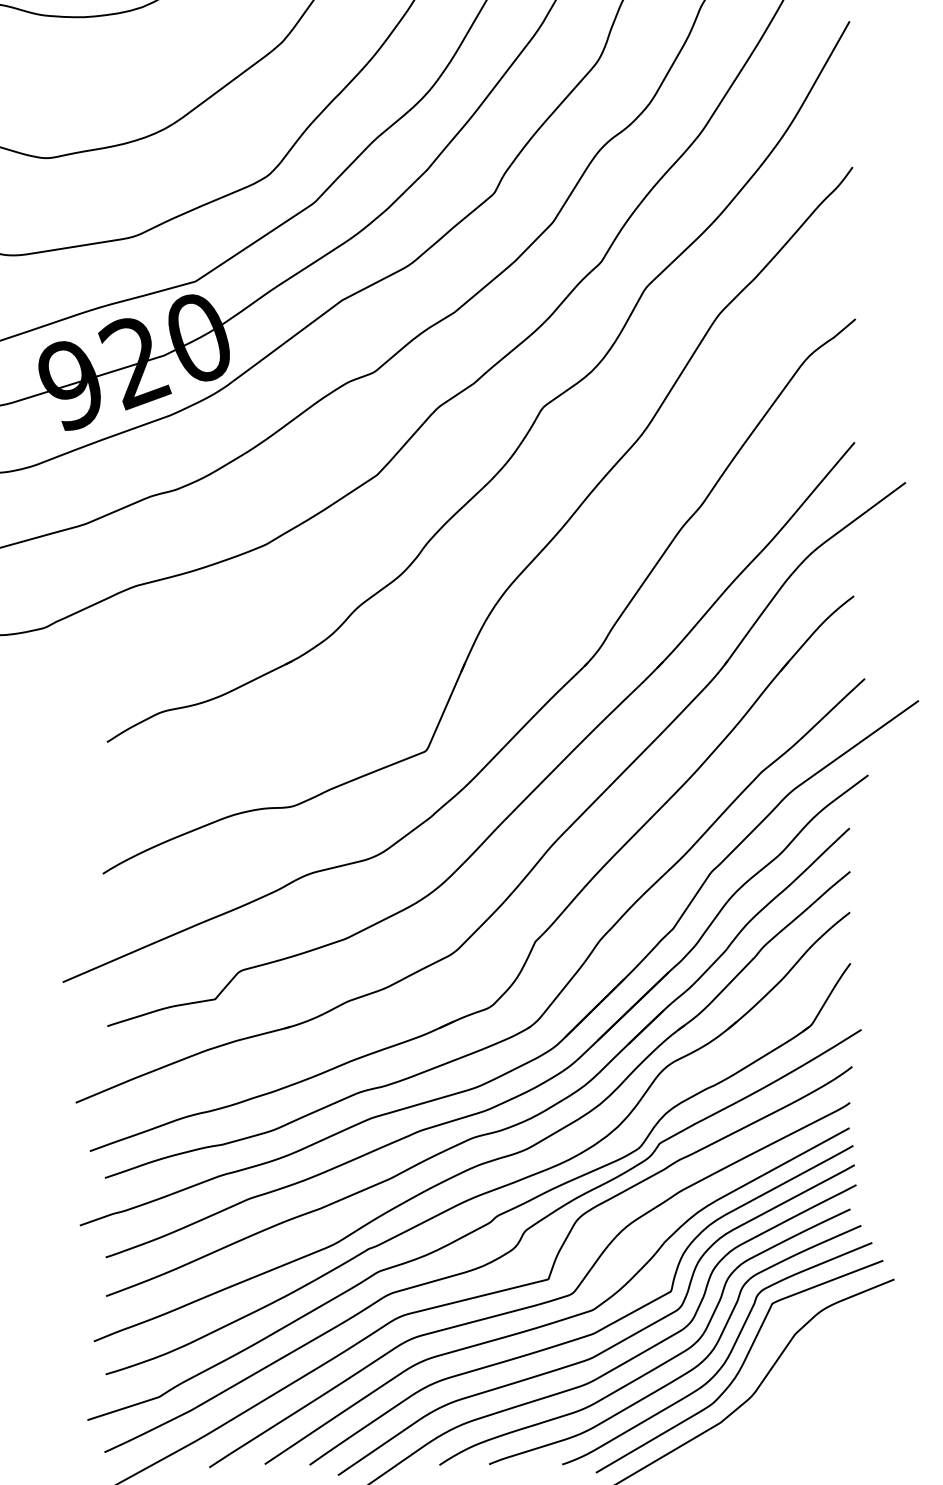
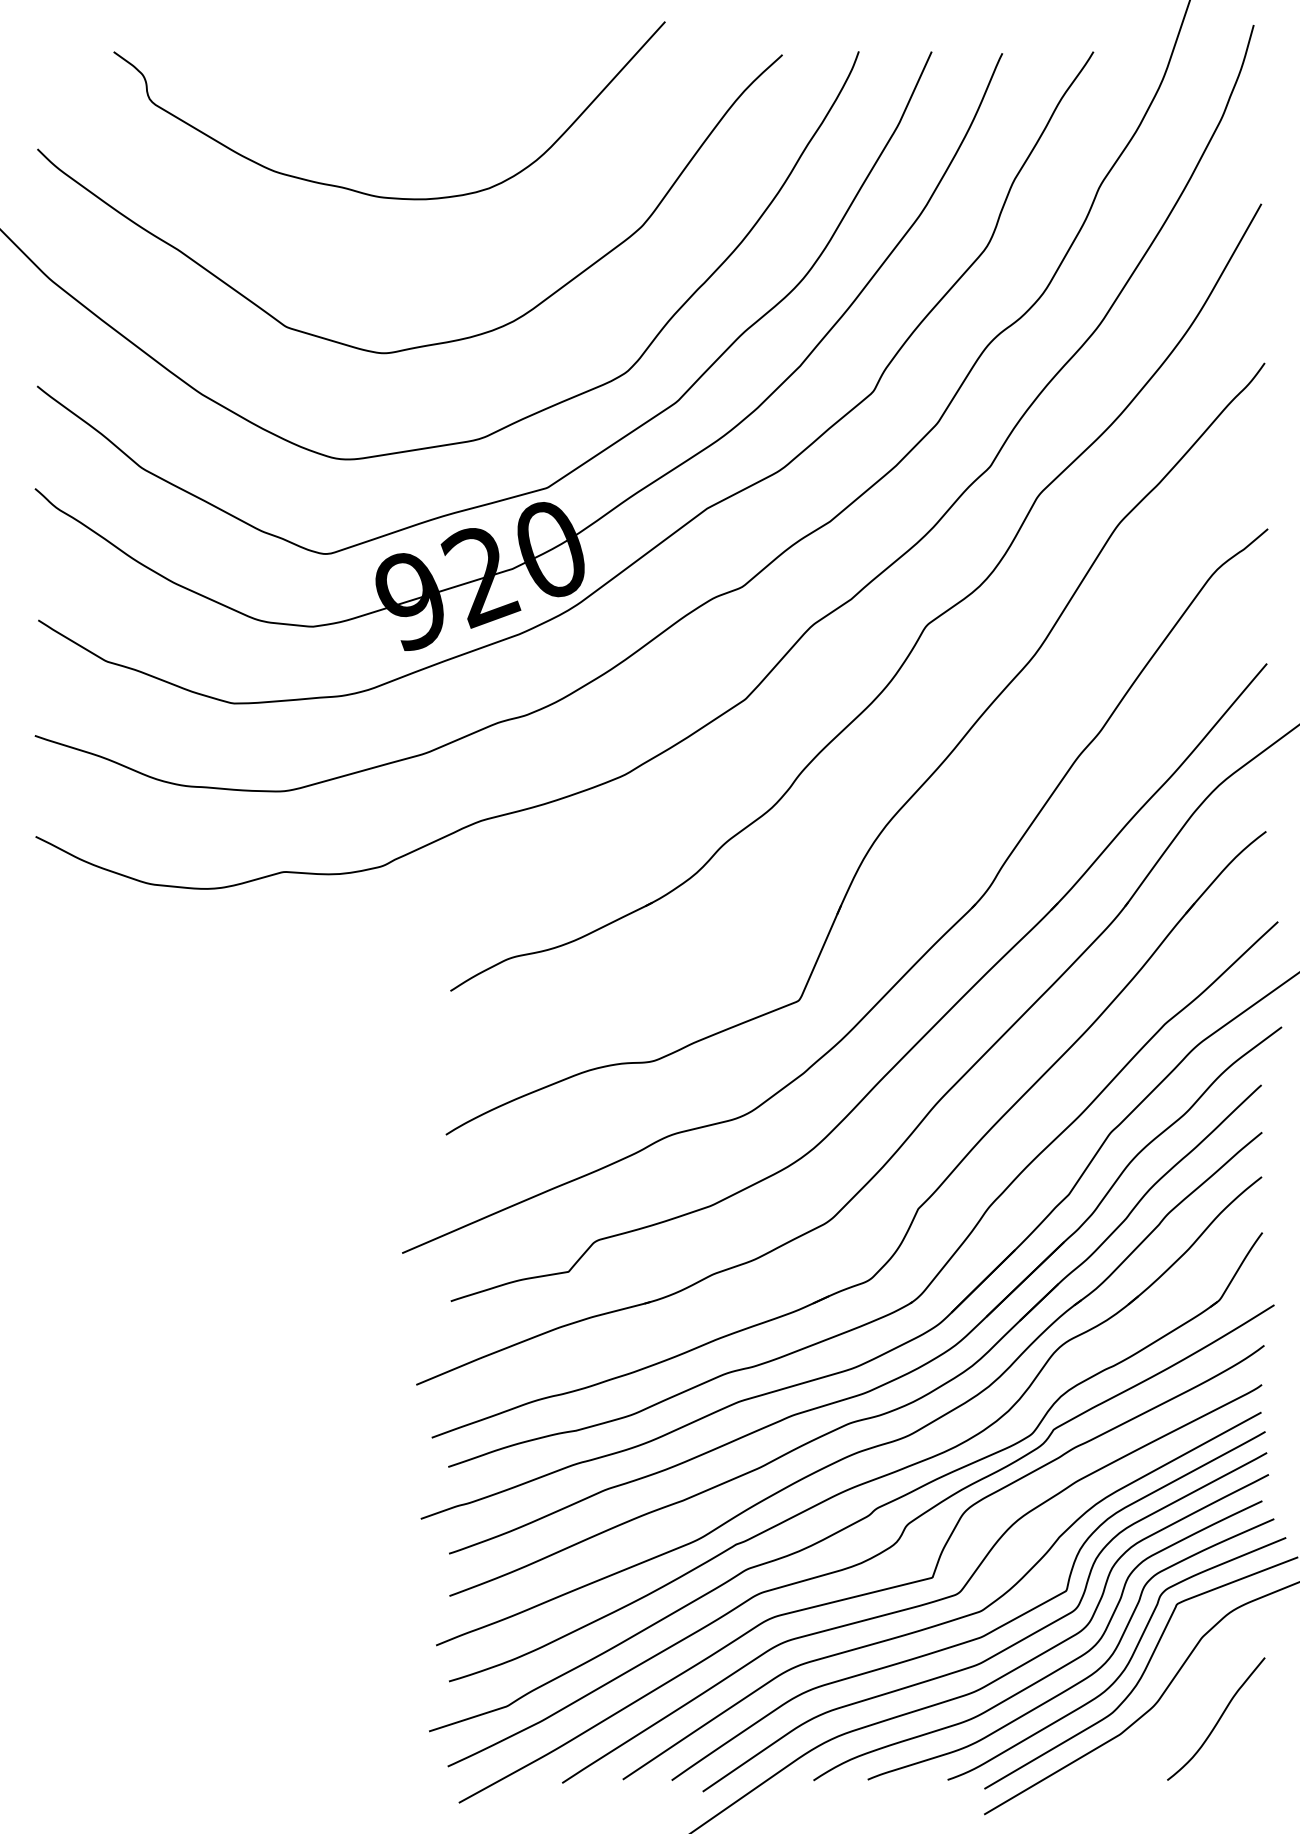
curve: (810, 1409) -> (1218, 1719), added

